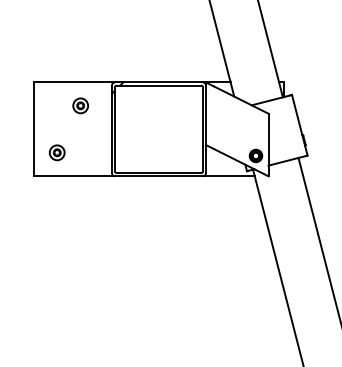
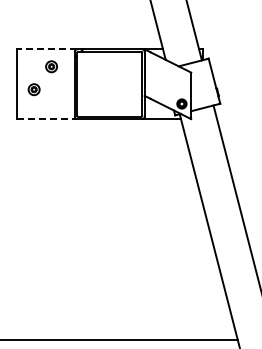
line: (73, 82) -> (46, 49), solid -> dashed
part: (56, 152) -> (33, 89), moved
line: (75, 176) -> (47, 119), solid -> dashed

